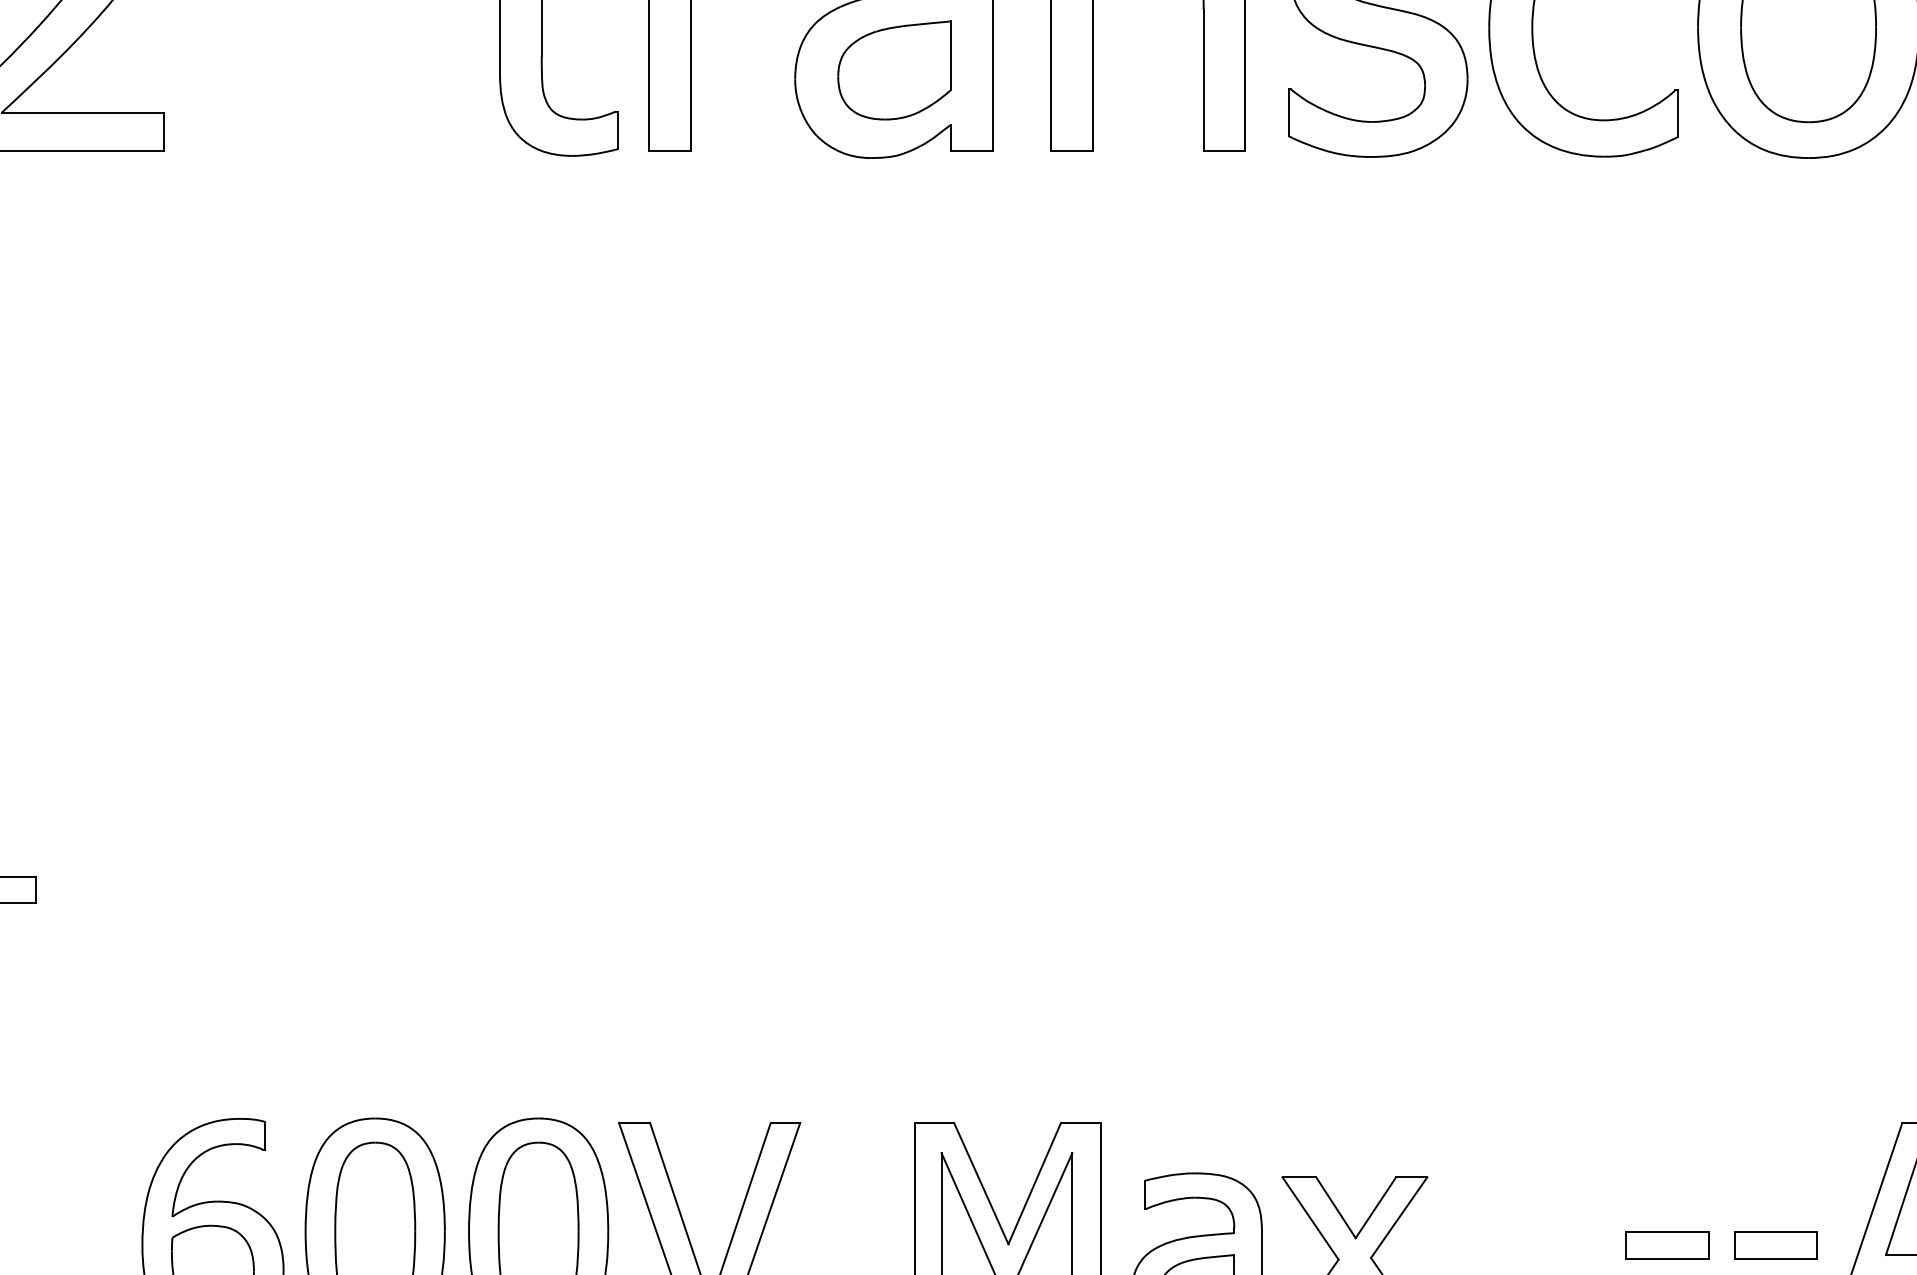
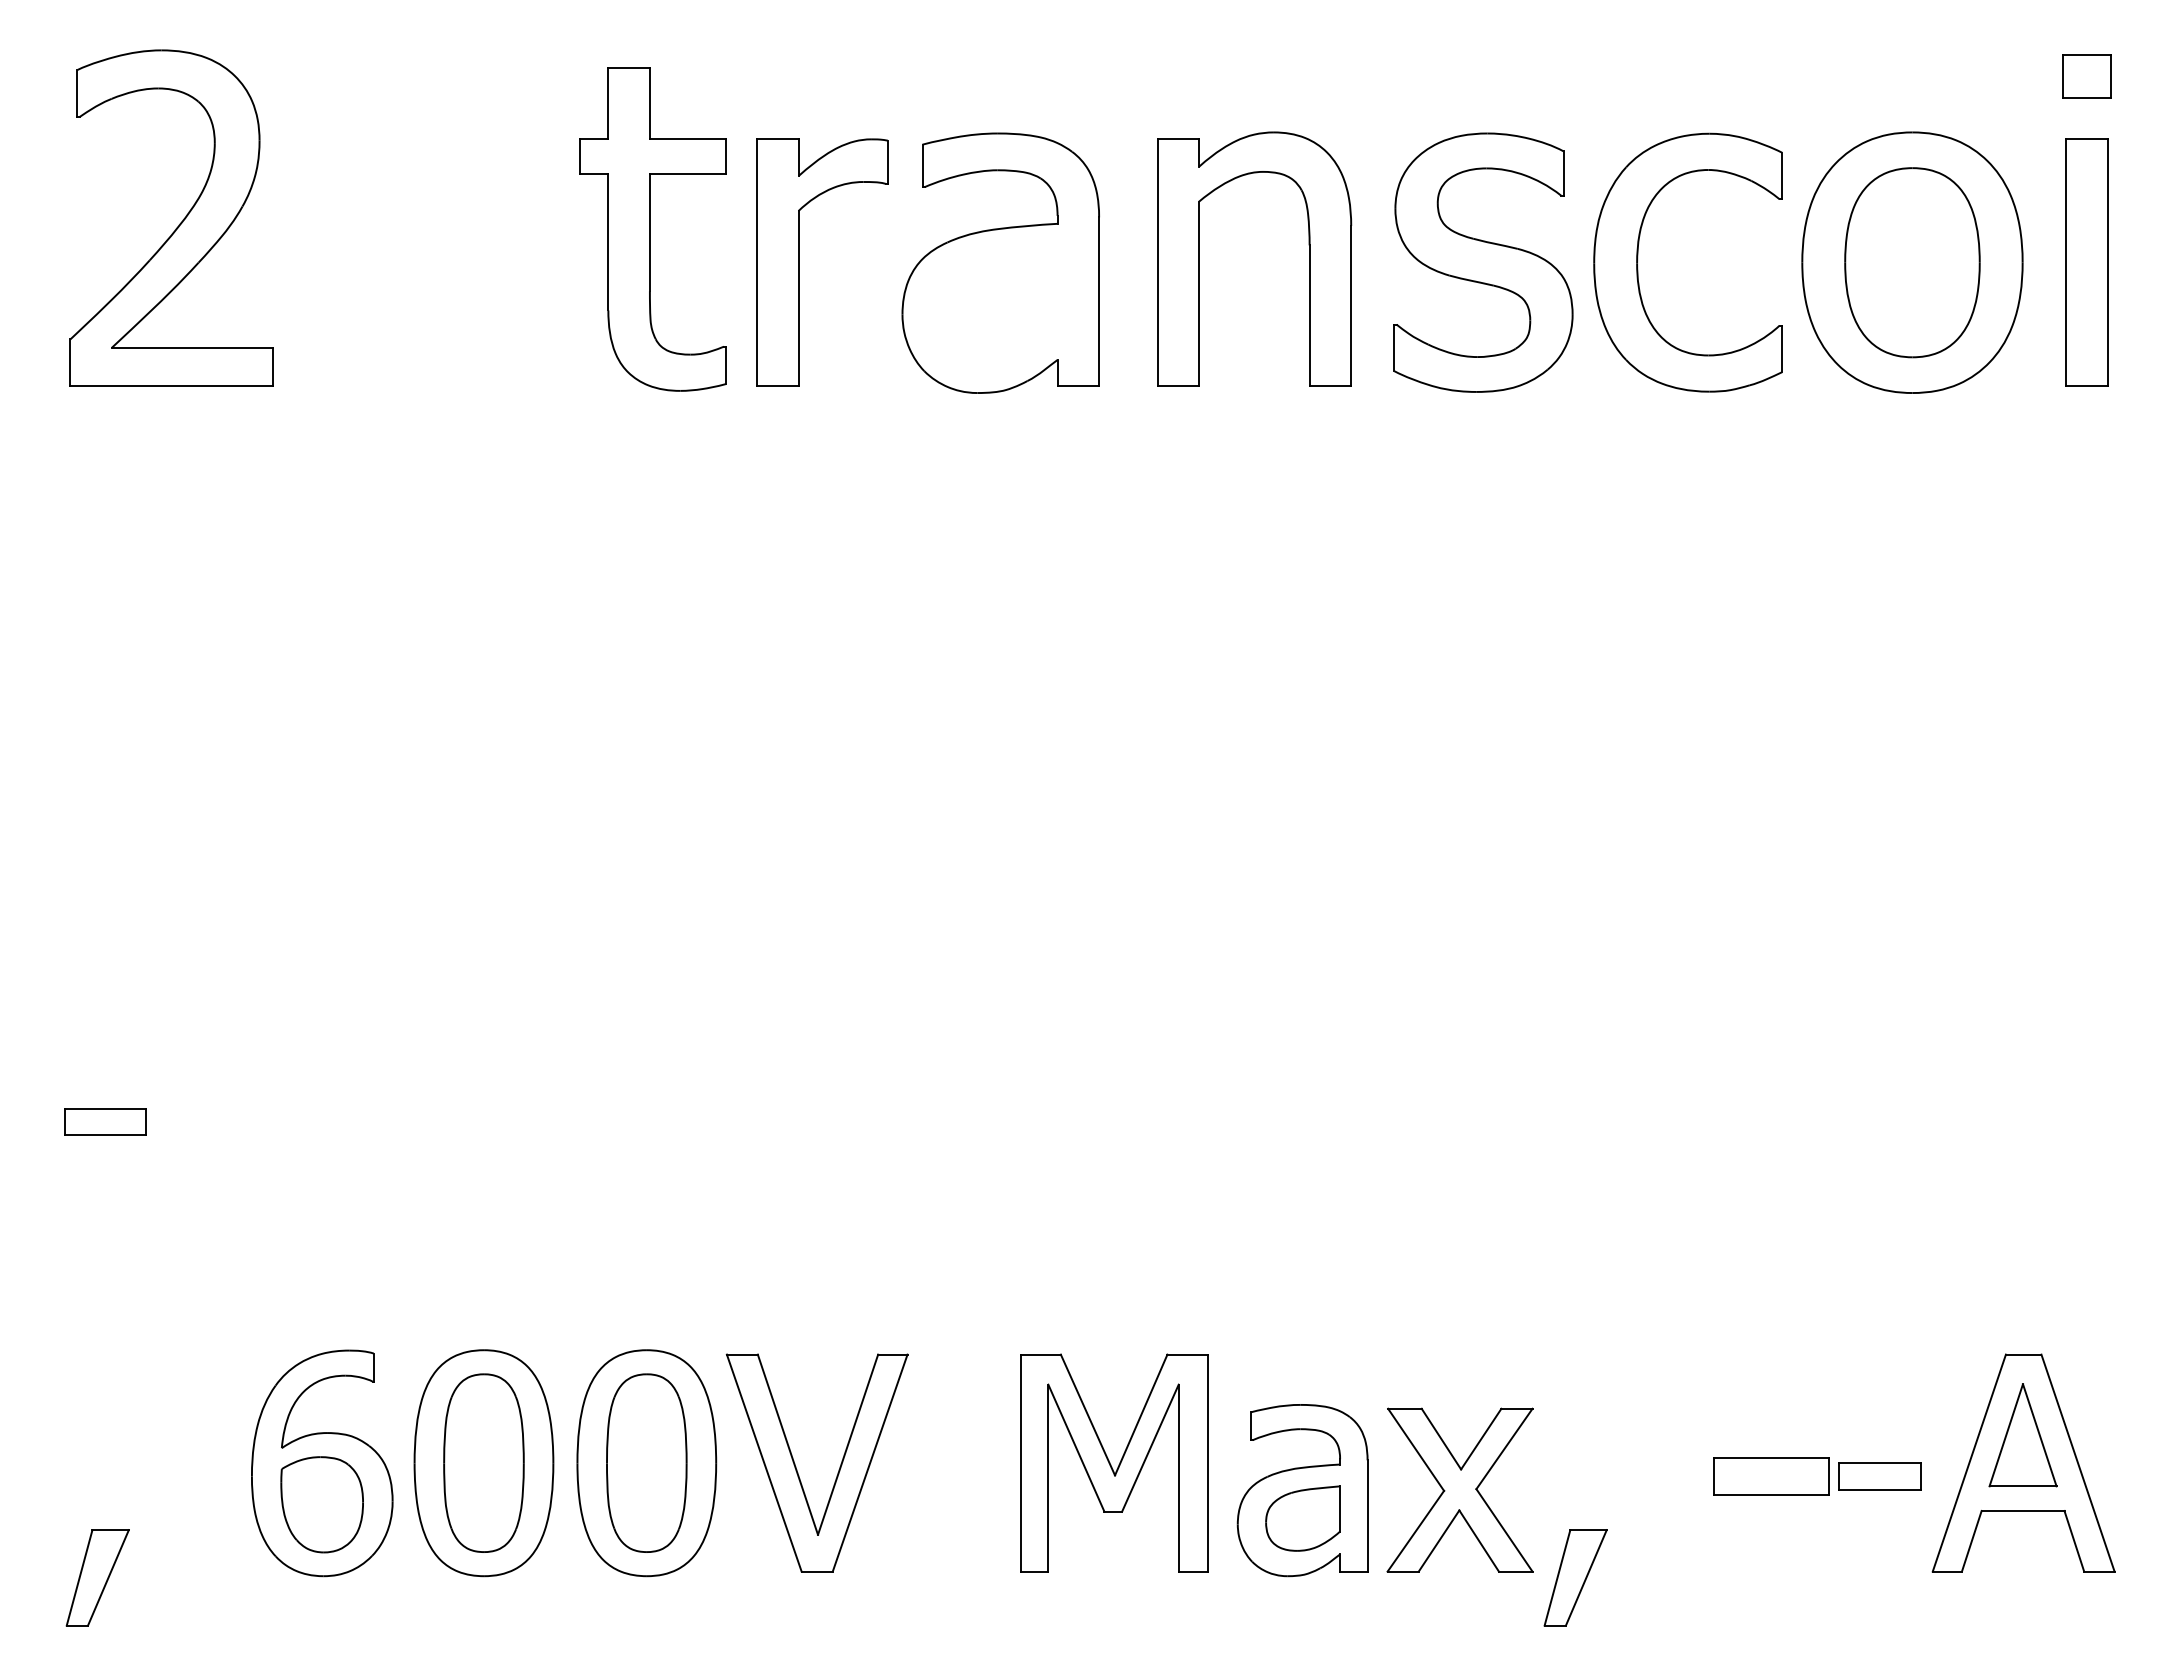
part: (894, 70) -> (1001, 305), removed
part: (1667, 1245) -> (1771, 1476), size x1.4

